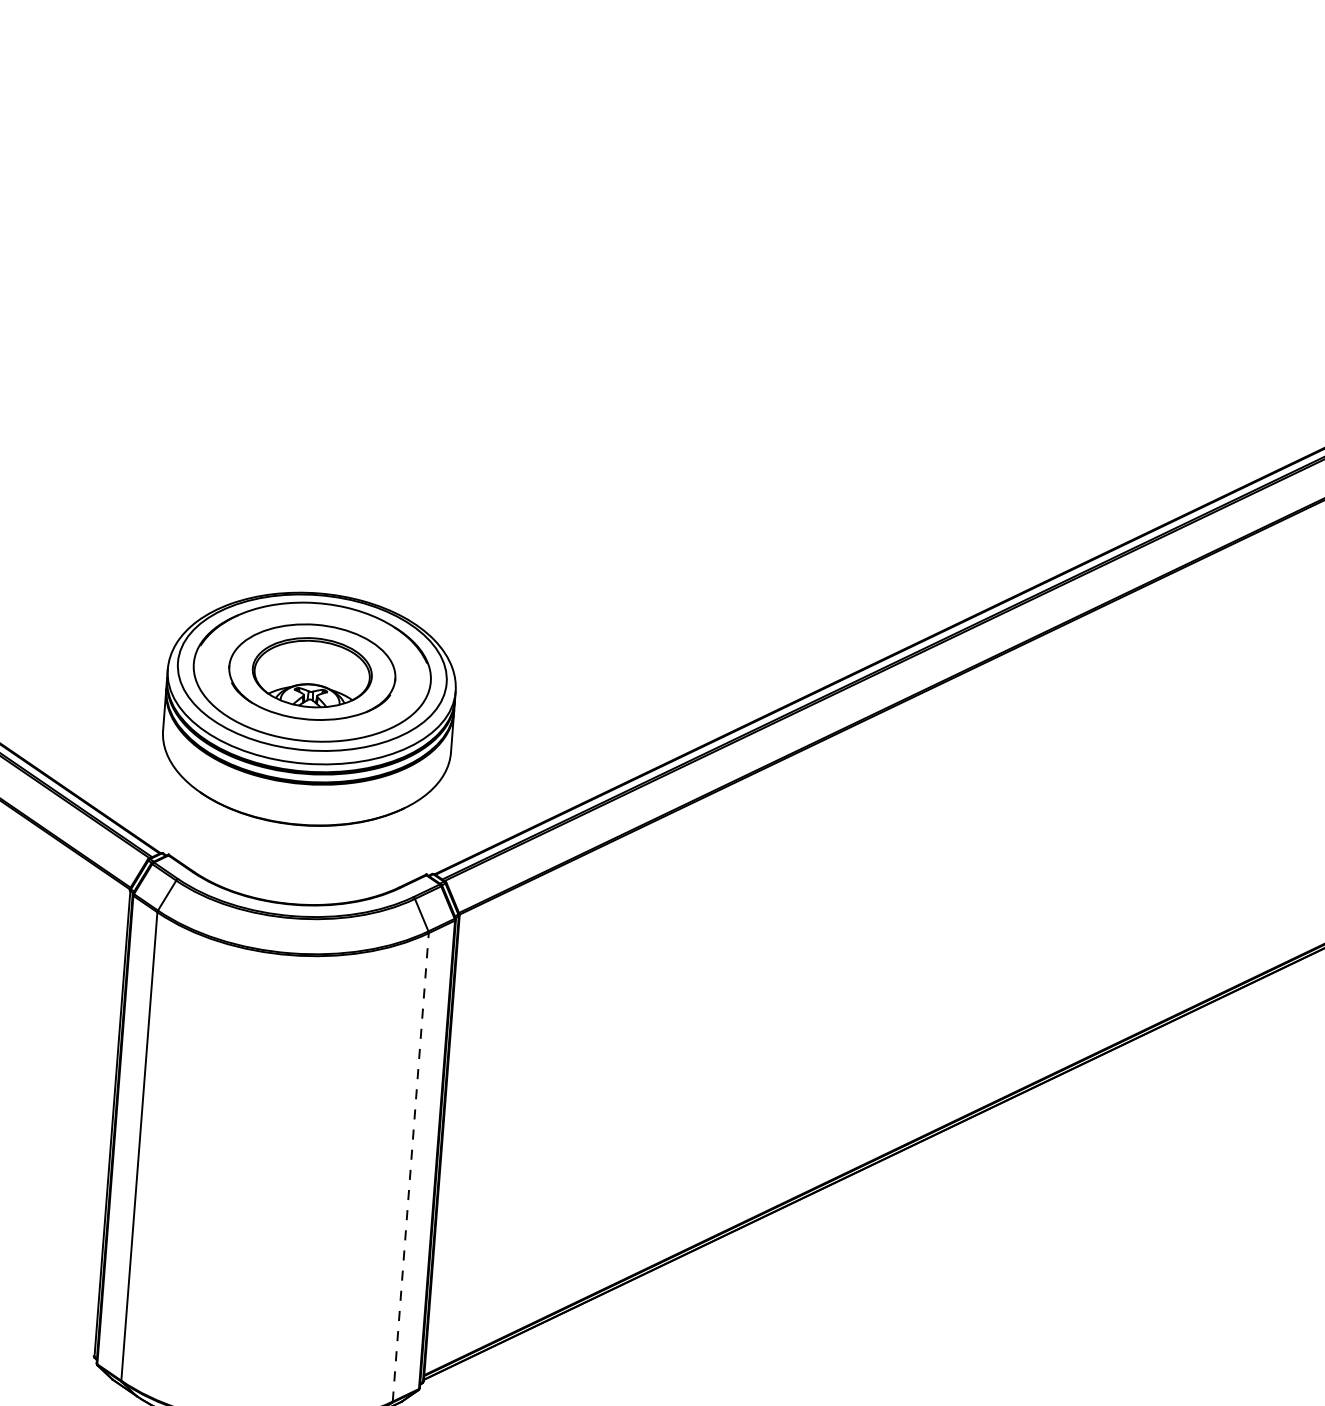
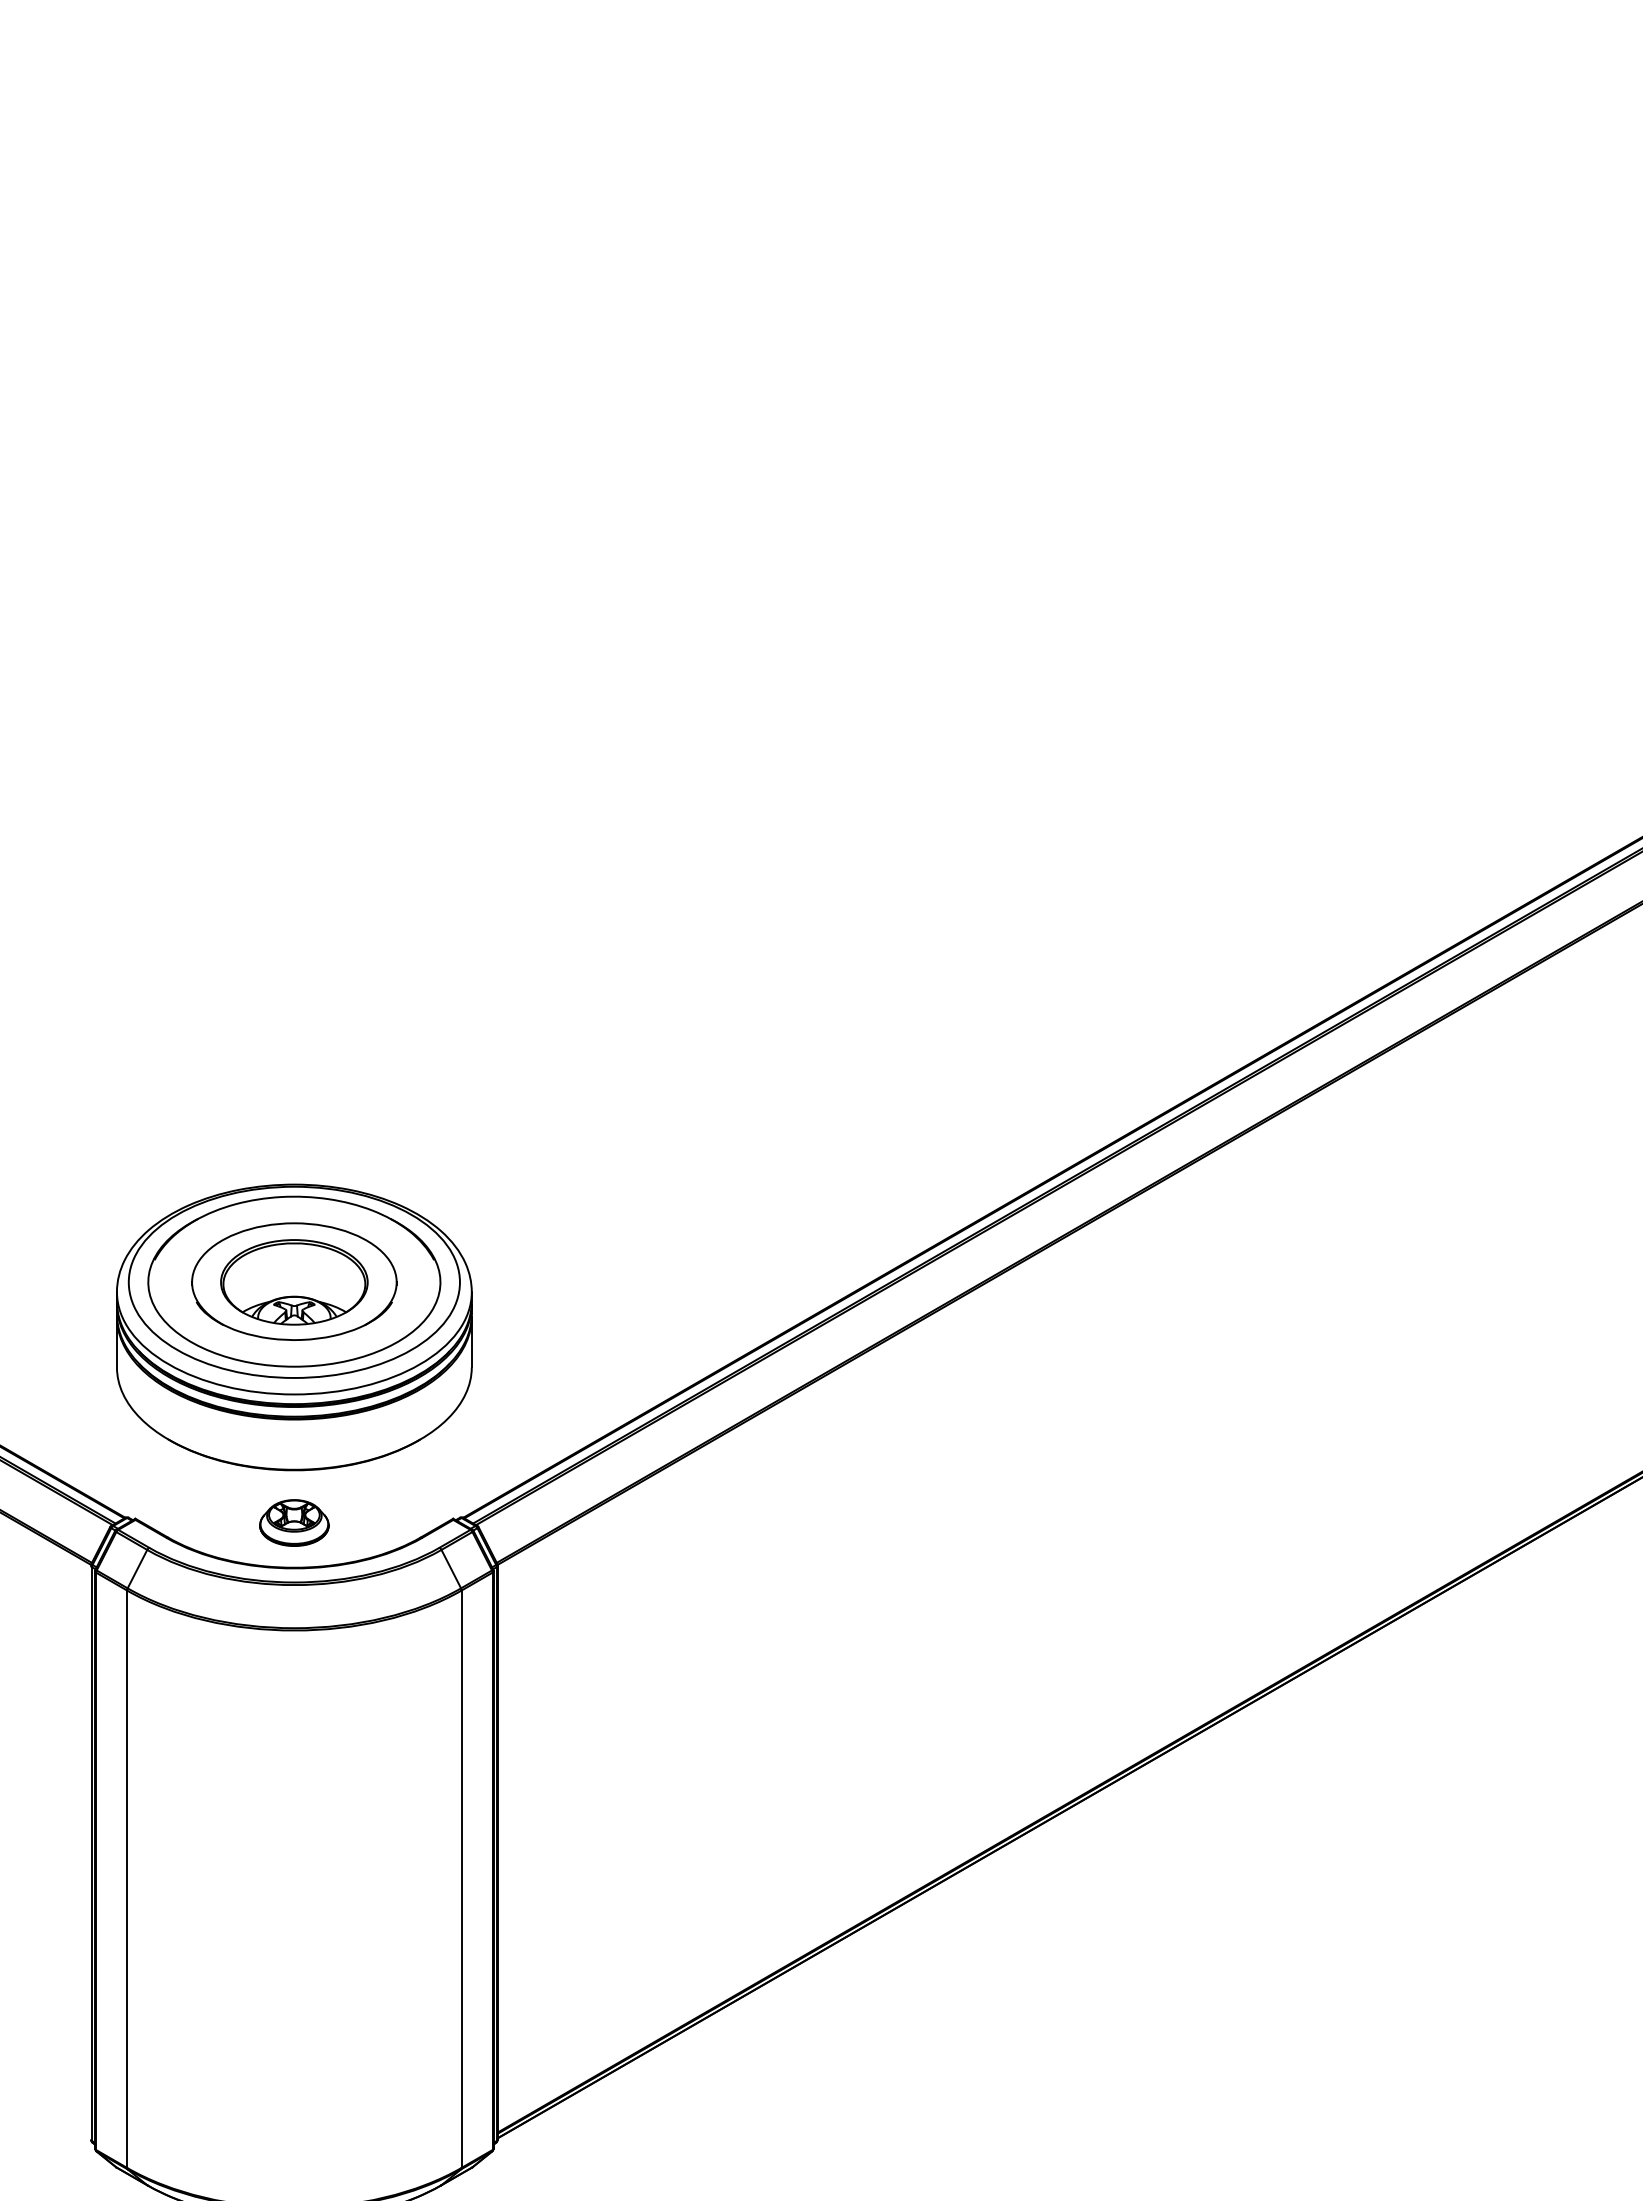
part: (297, 867) -> (294, 1522), added
line: (410, 1167) -> (461, 1879), dashed -> solid

